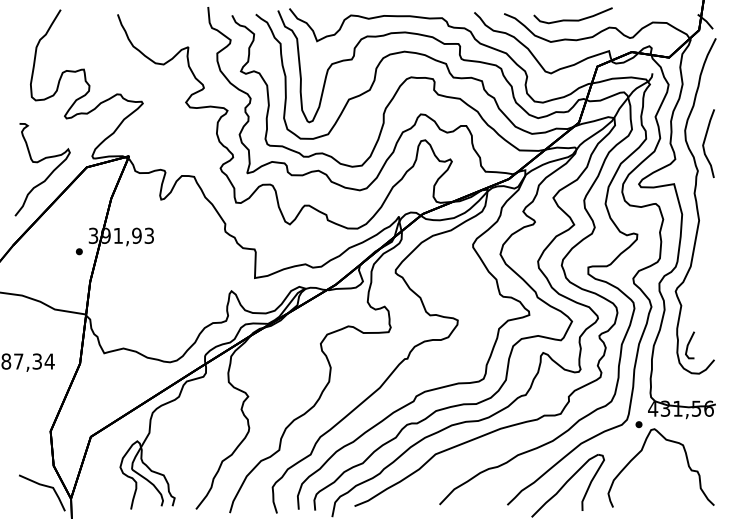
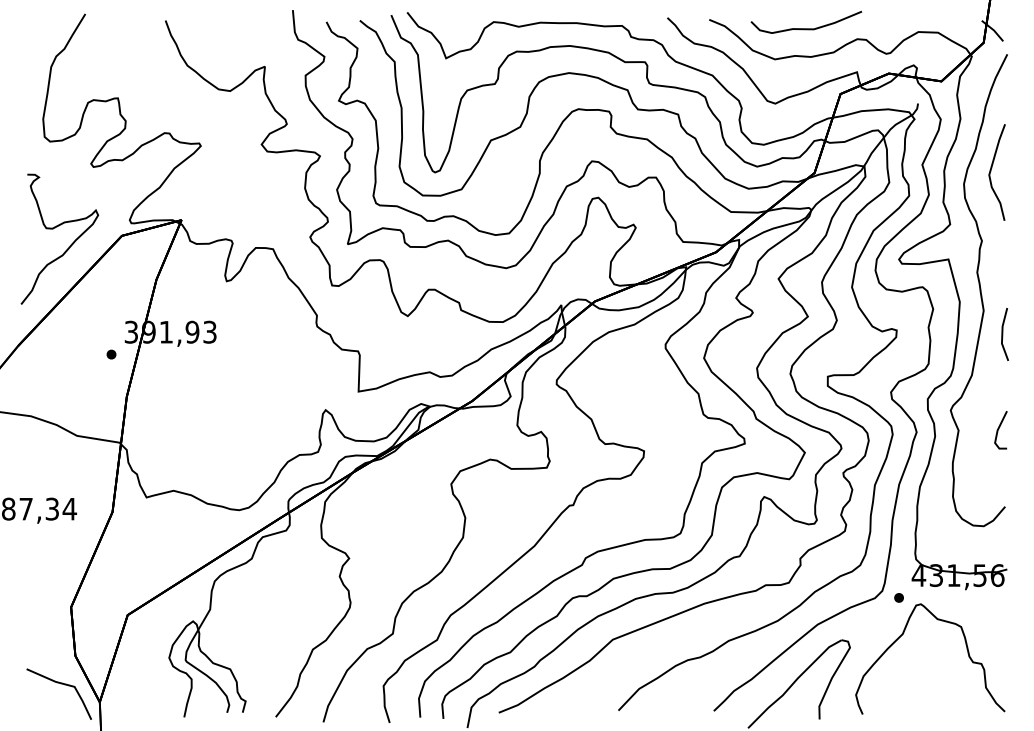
curve: (704, 142) -> (991, 171), moved
line: (713, 237) -> (1003, 334), added
line: (689, 344) -> (999, 429), moved

